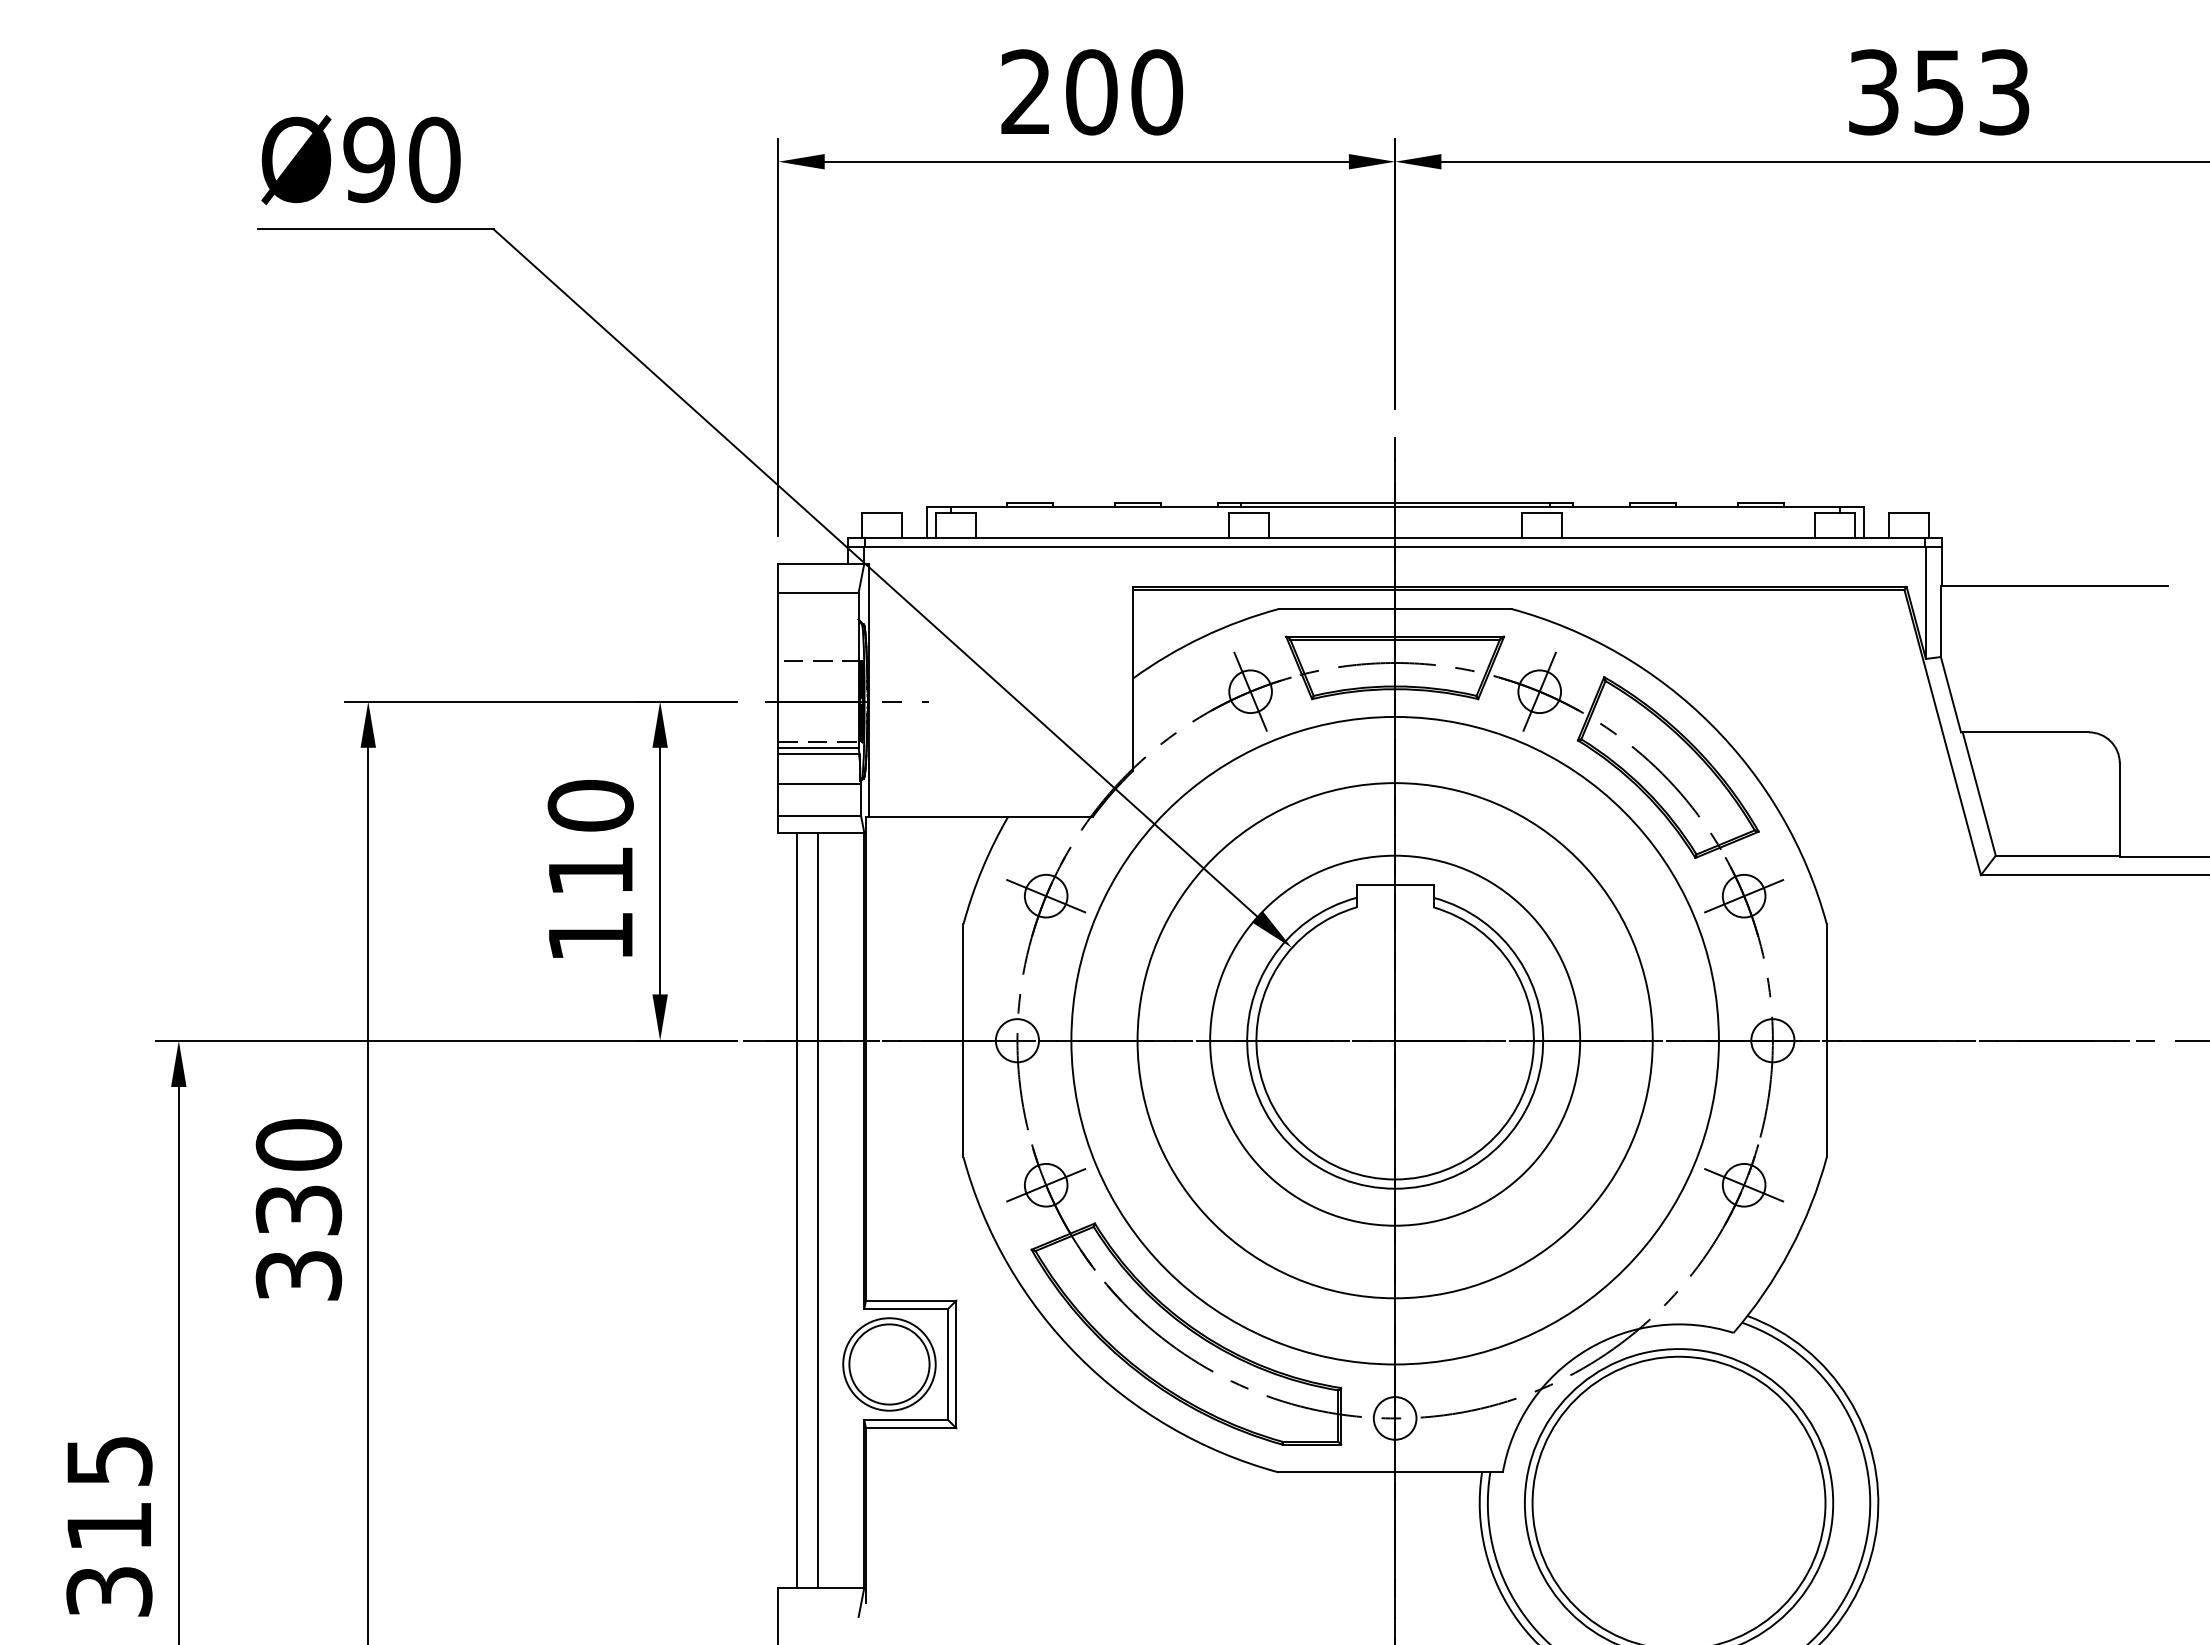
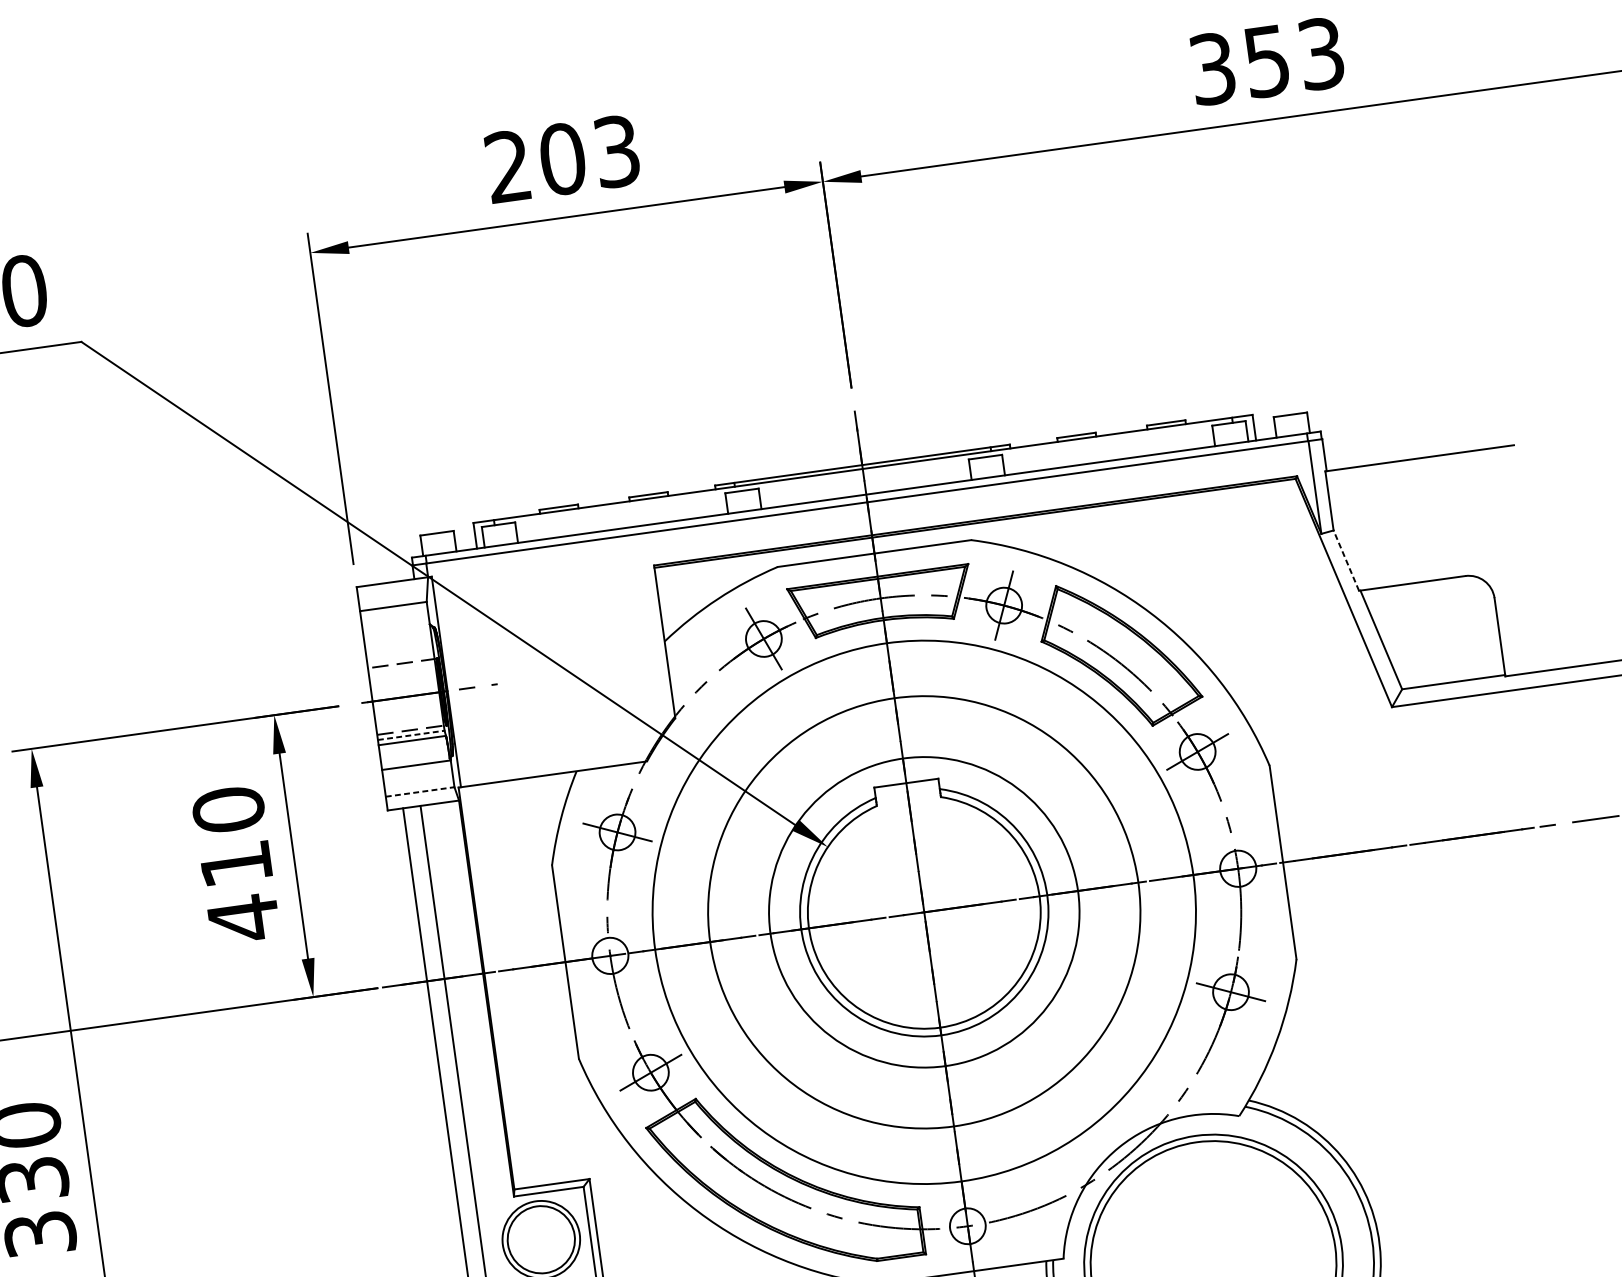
text: (1157, 92) -> (617, 151), 200 -> 203
line: (1950, 694) -> (1345, 560), solid -> dashed
line: (819, 747) -> (412, 735), solid -> dashed
line: (820, 816) -> (420, 792), solid -> dashed
text: (590, 936) -> (243, 918), 110 -> 410

